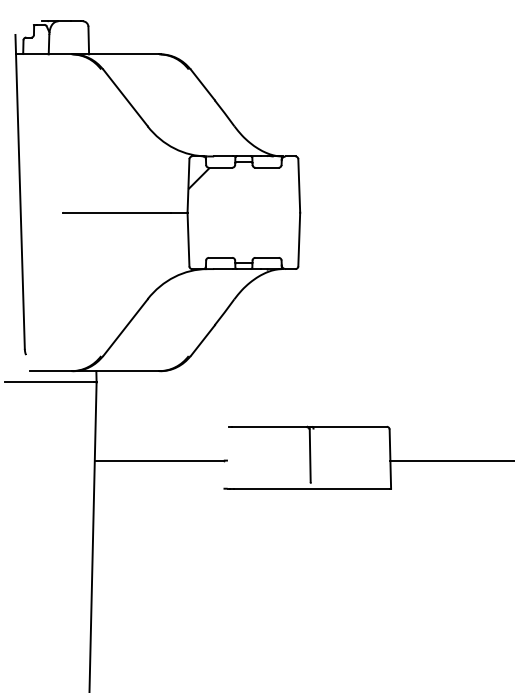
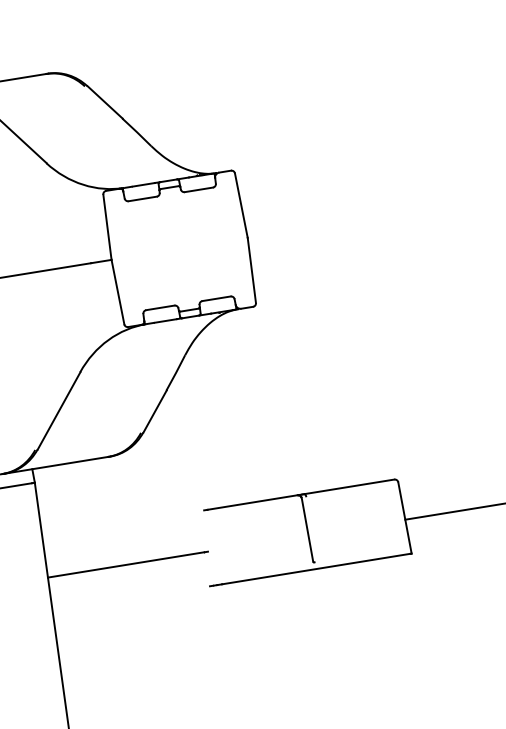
hatch: (198, 178) -> (118, 216), removed

